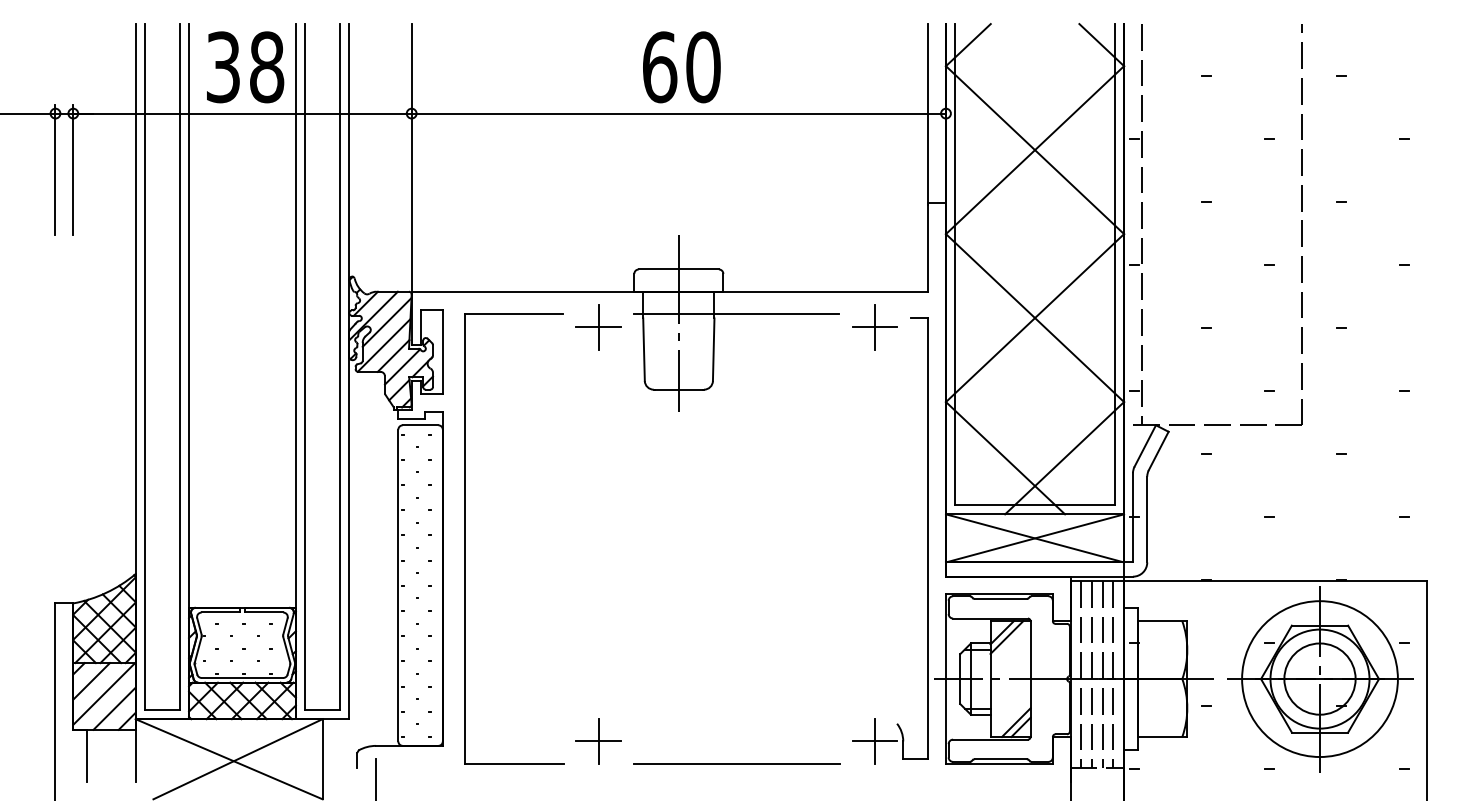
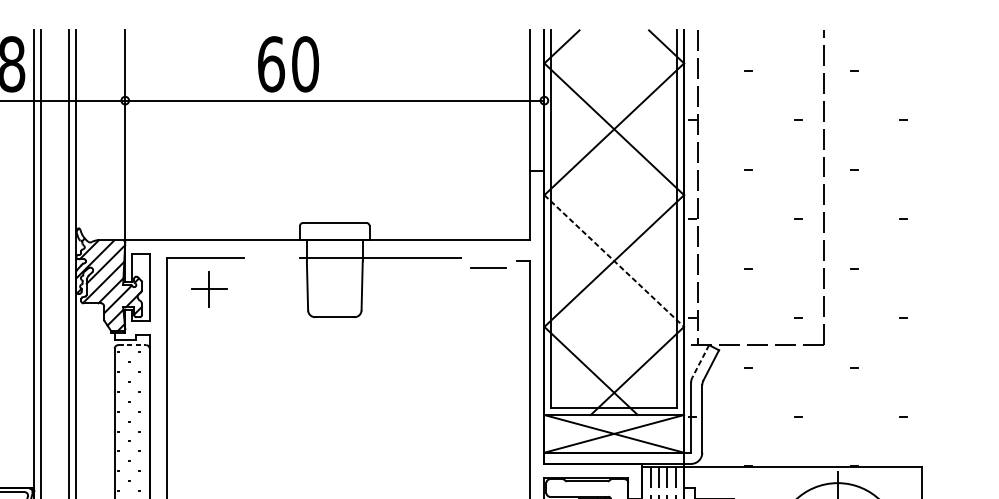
text: (681, 67) -> (288, 64), moved
line: (1035, 318) -> (614, 261), solid -> dashed
line: (678, 322) -> (334, 264), removed
part: (598, 327) -> (209, 289), moved
line: (874, 327) -> (488, 268), removed
line: (420, 425) -> (132, 345), solid -> dashed
line: (1145, 446) -> (700, 361), solid -> dashed

